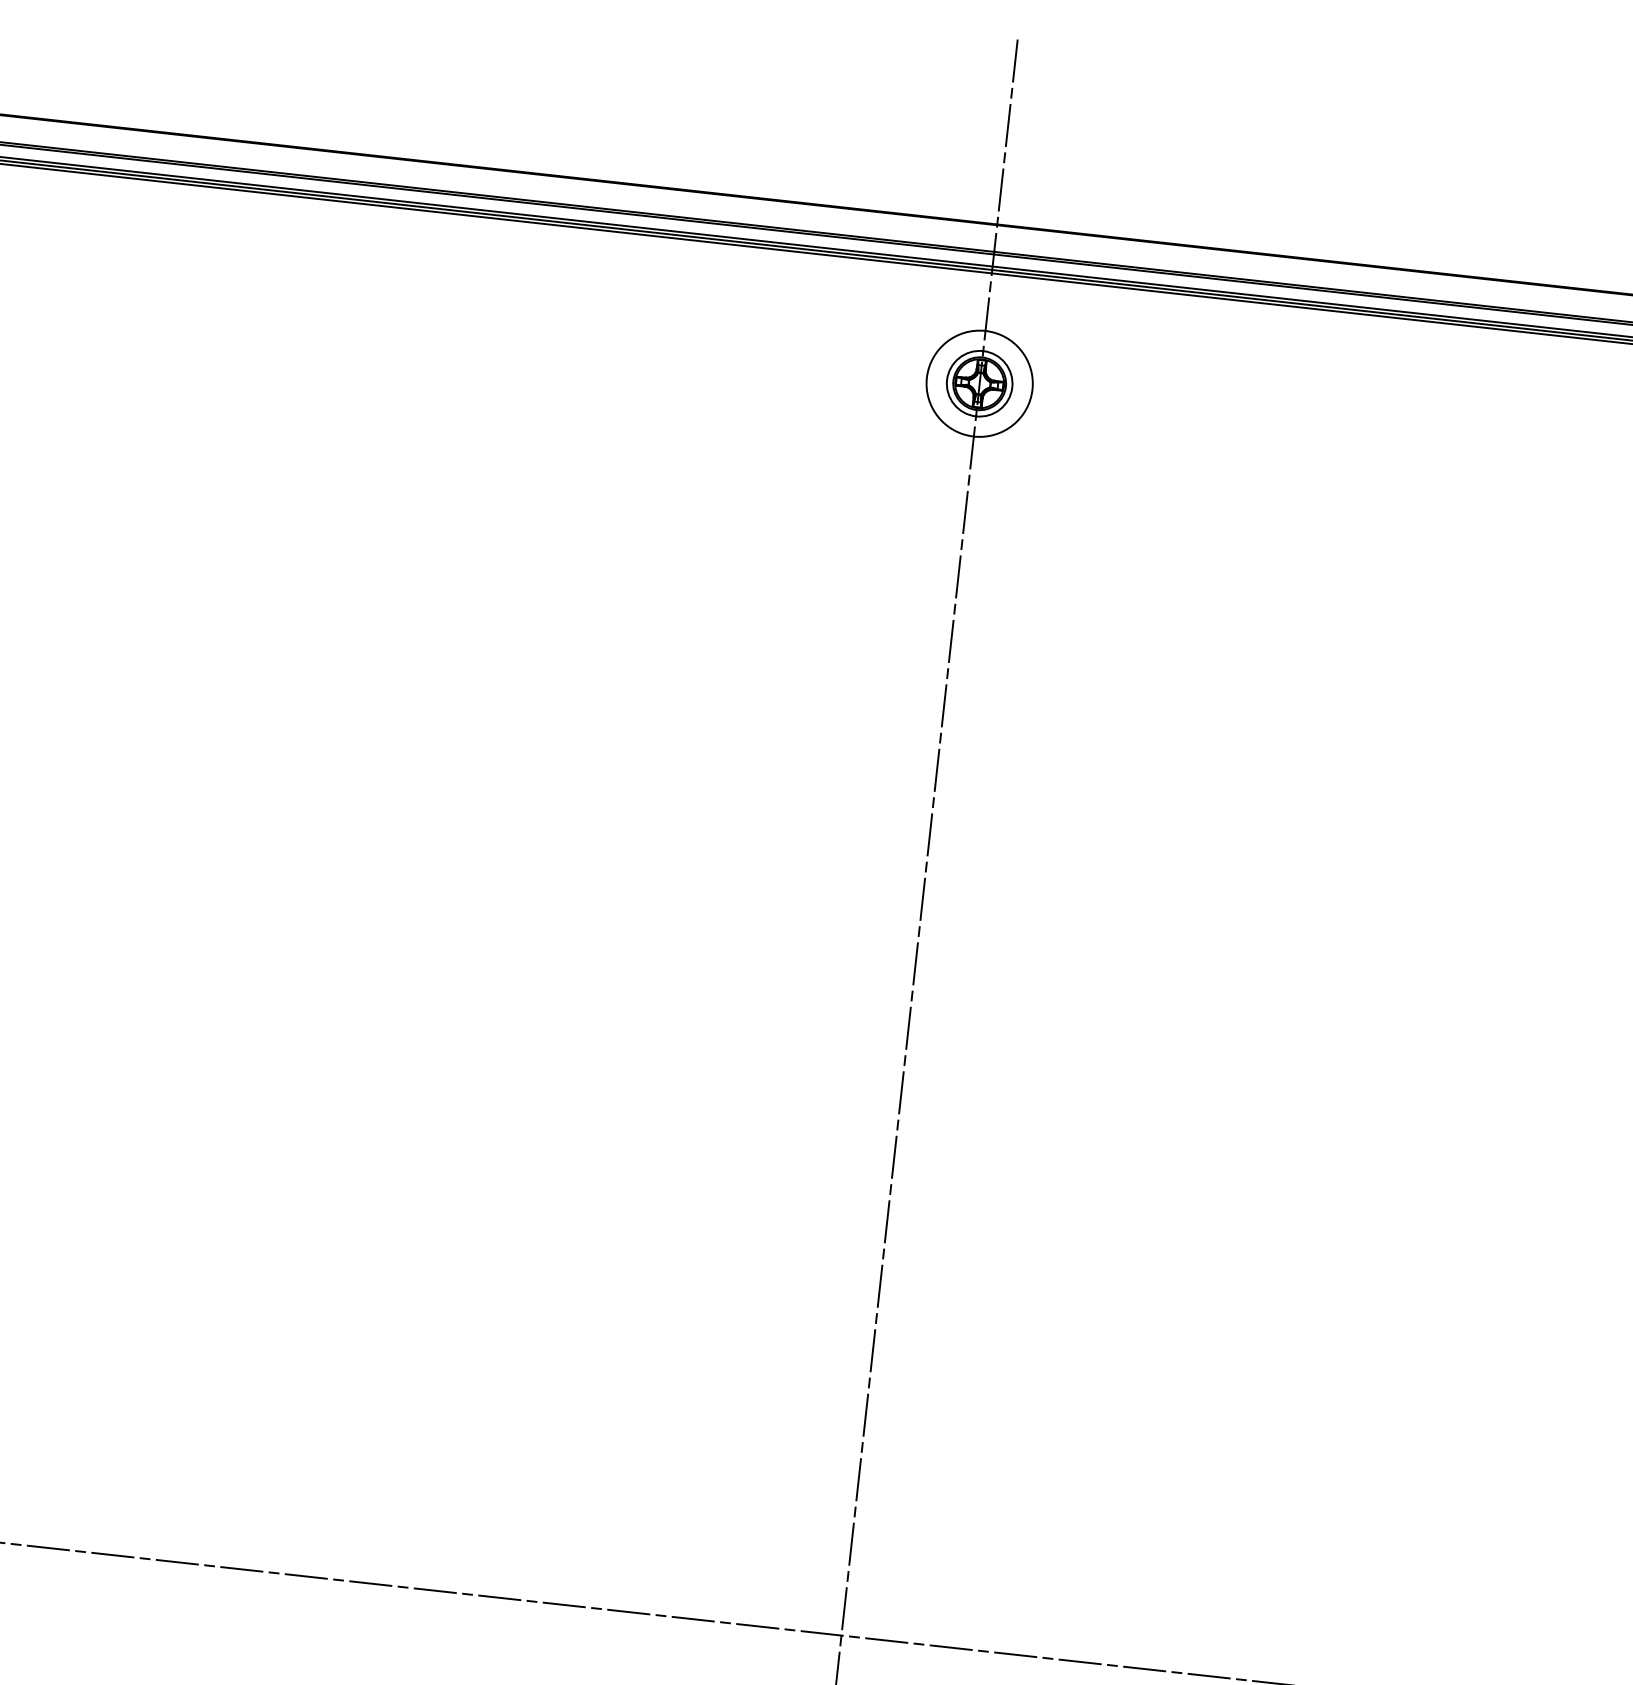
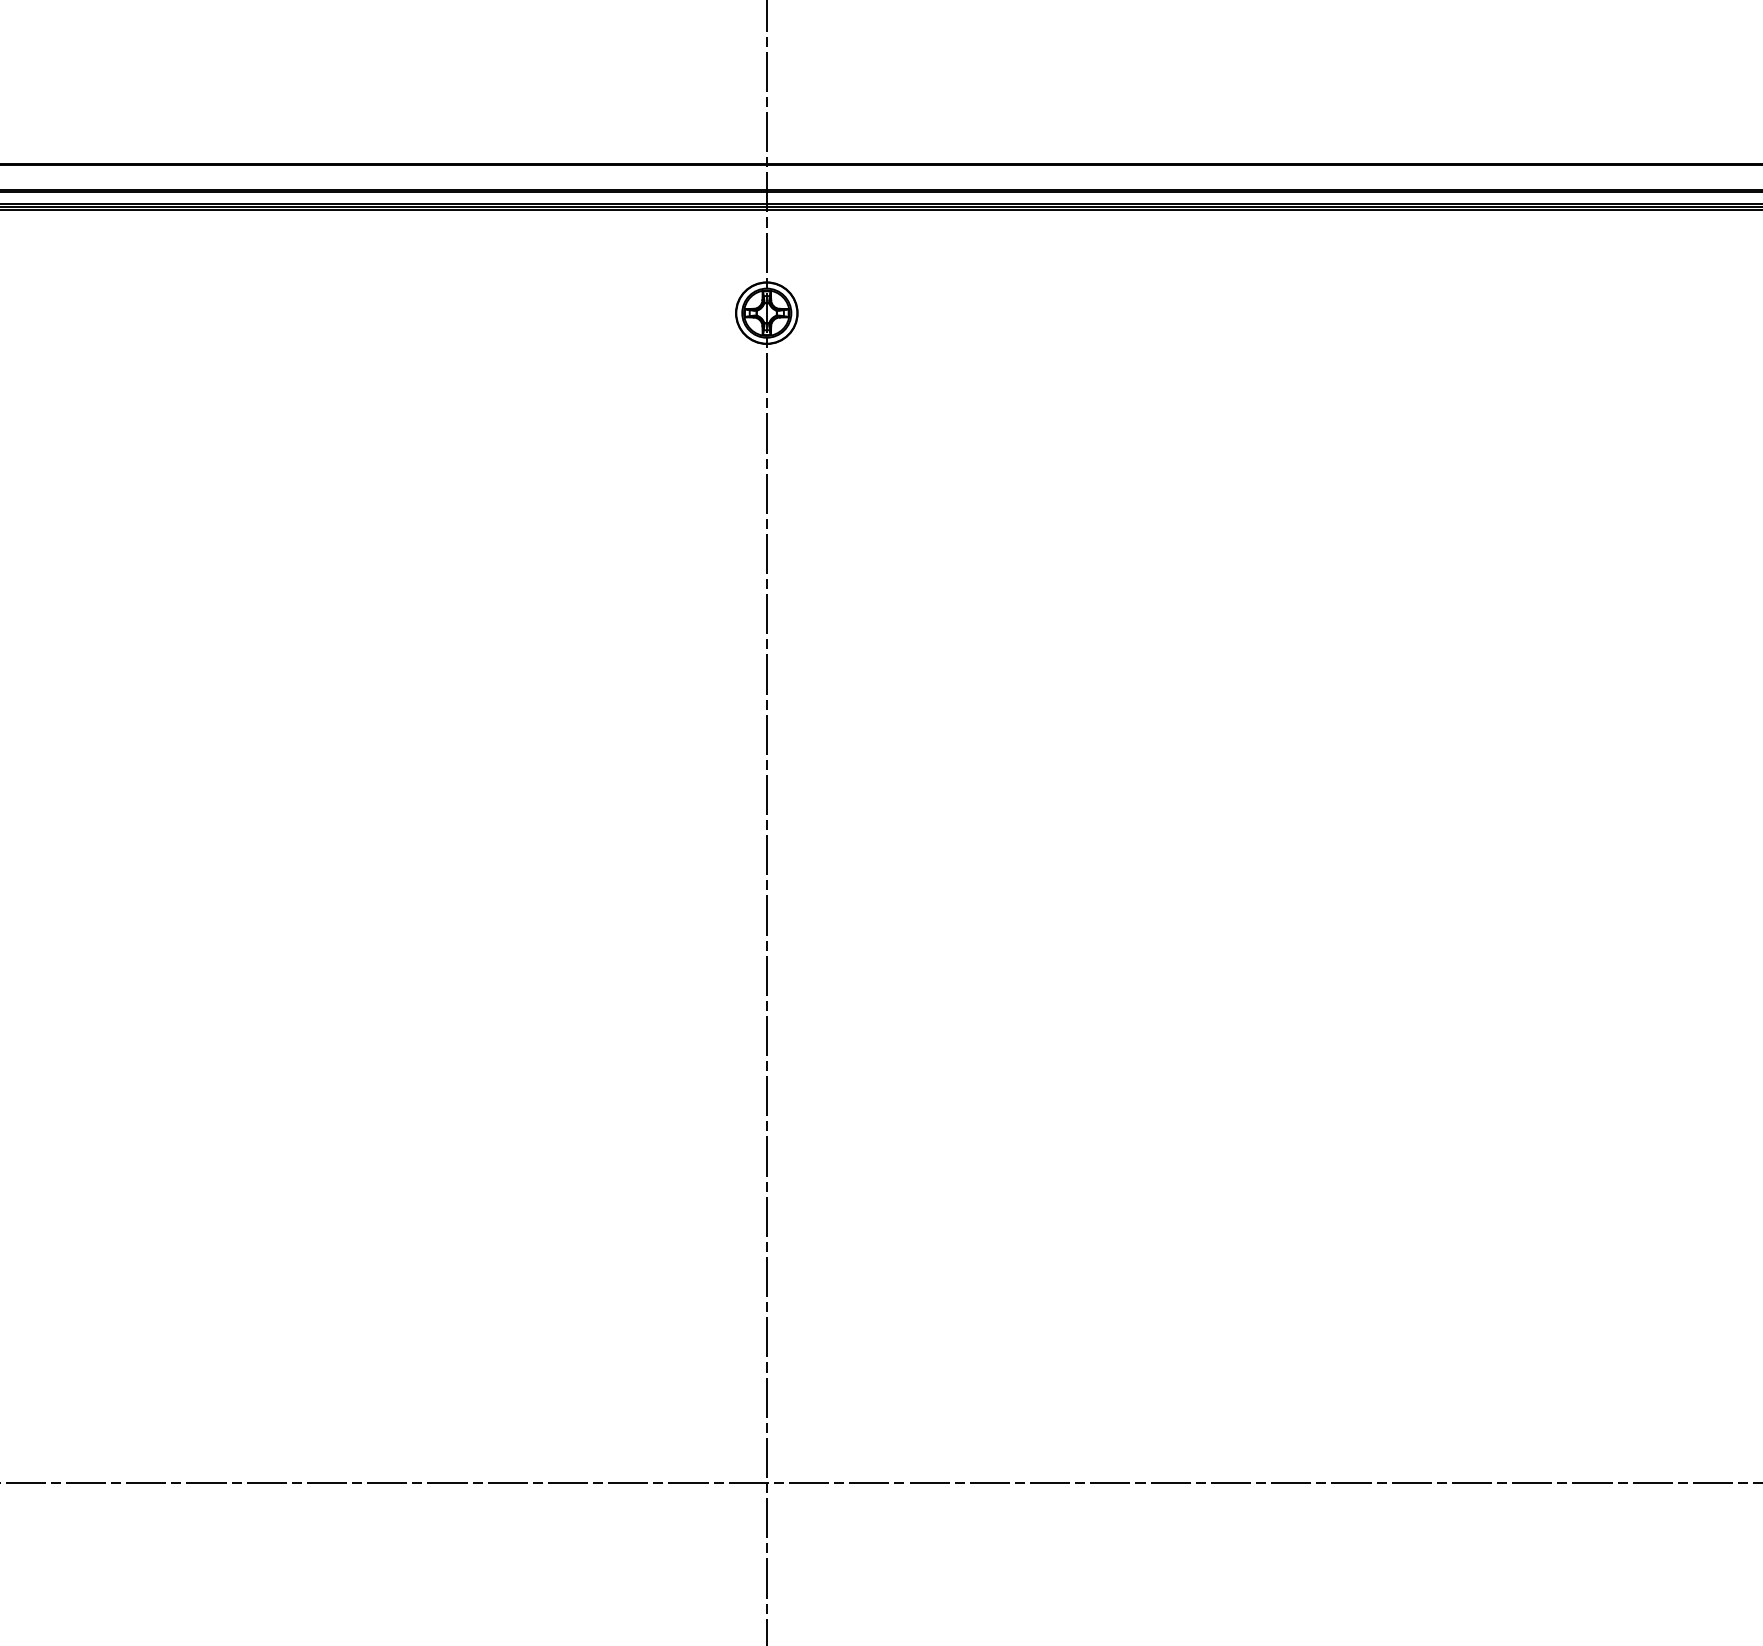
circle: (979, 384) -> (766, 313), size x0.62

